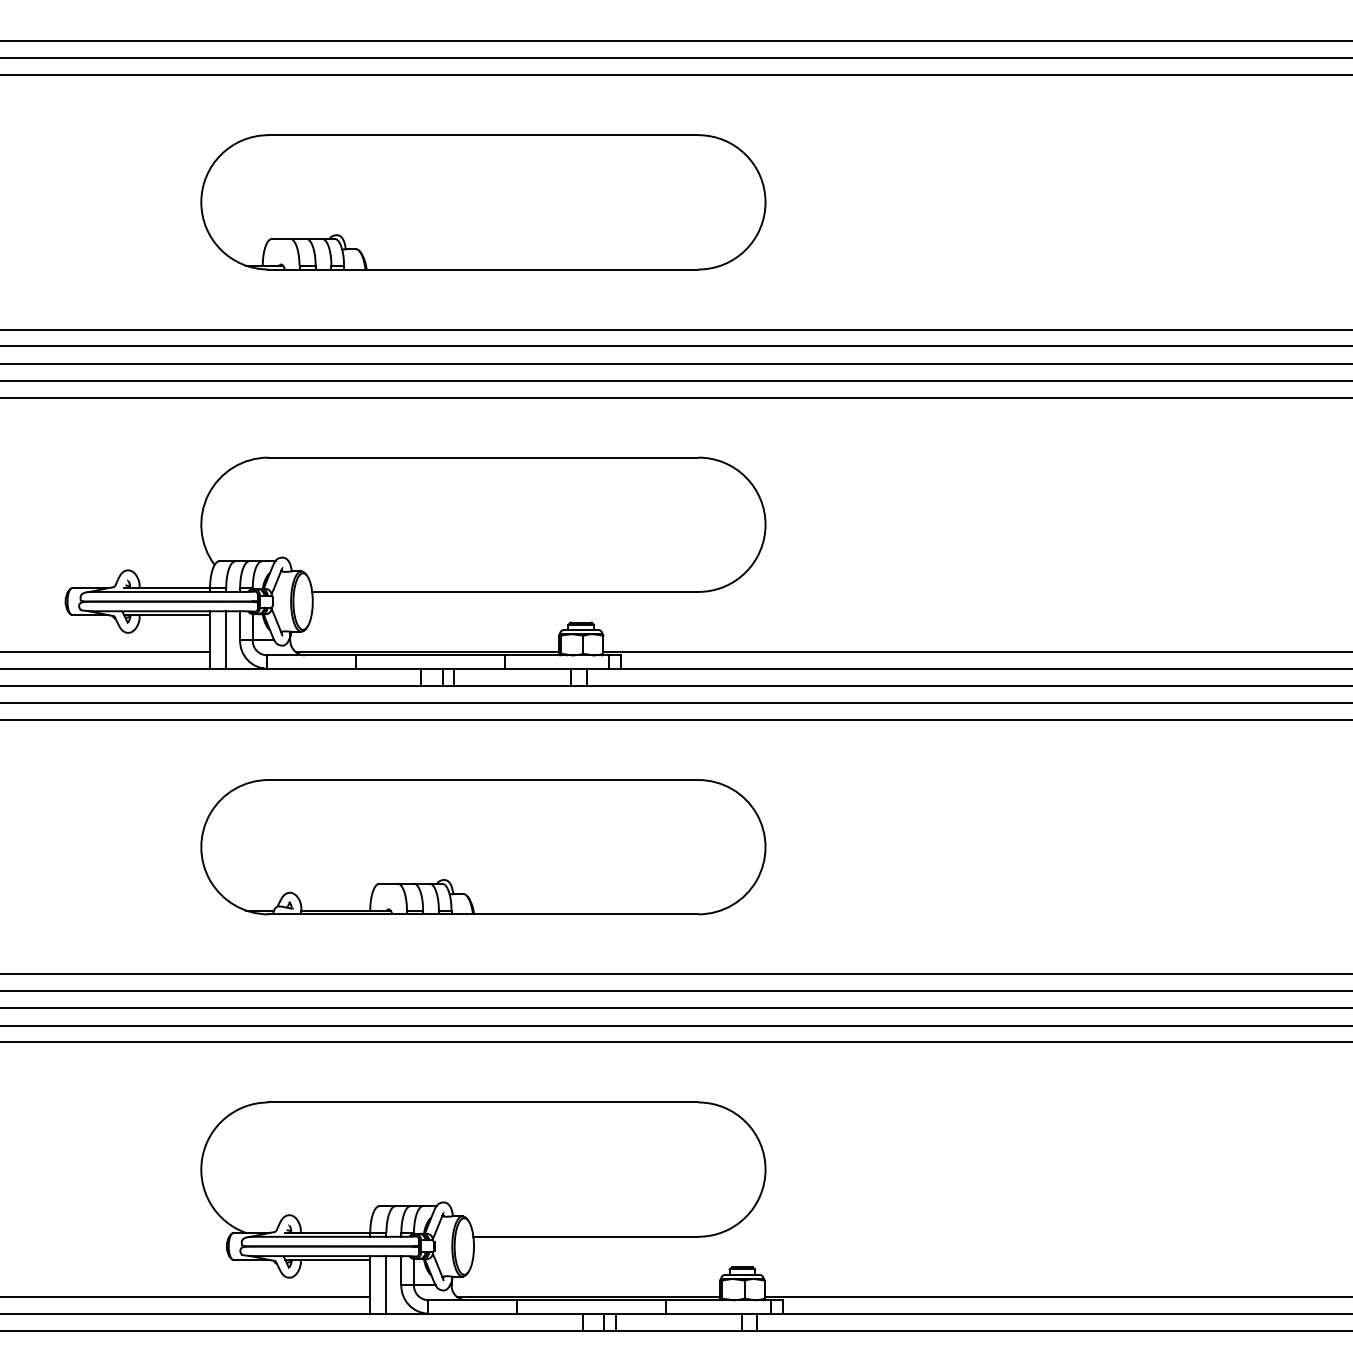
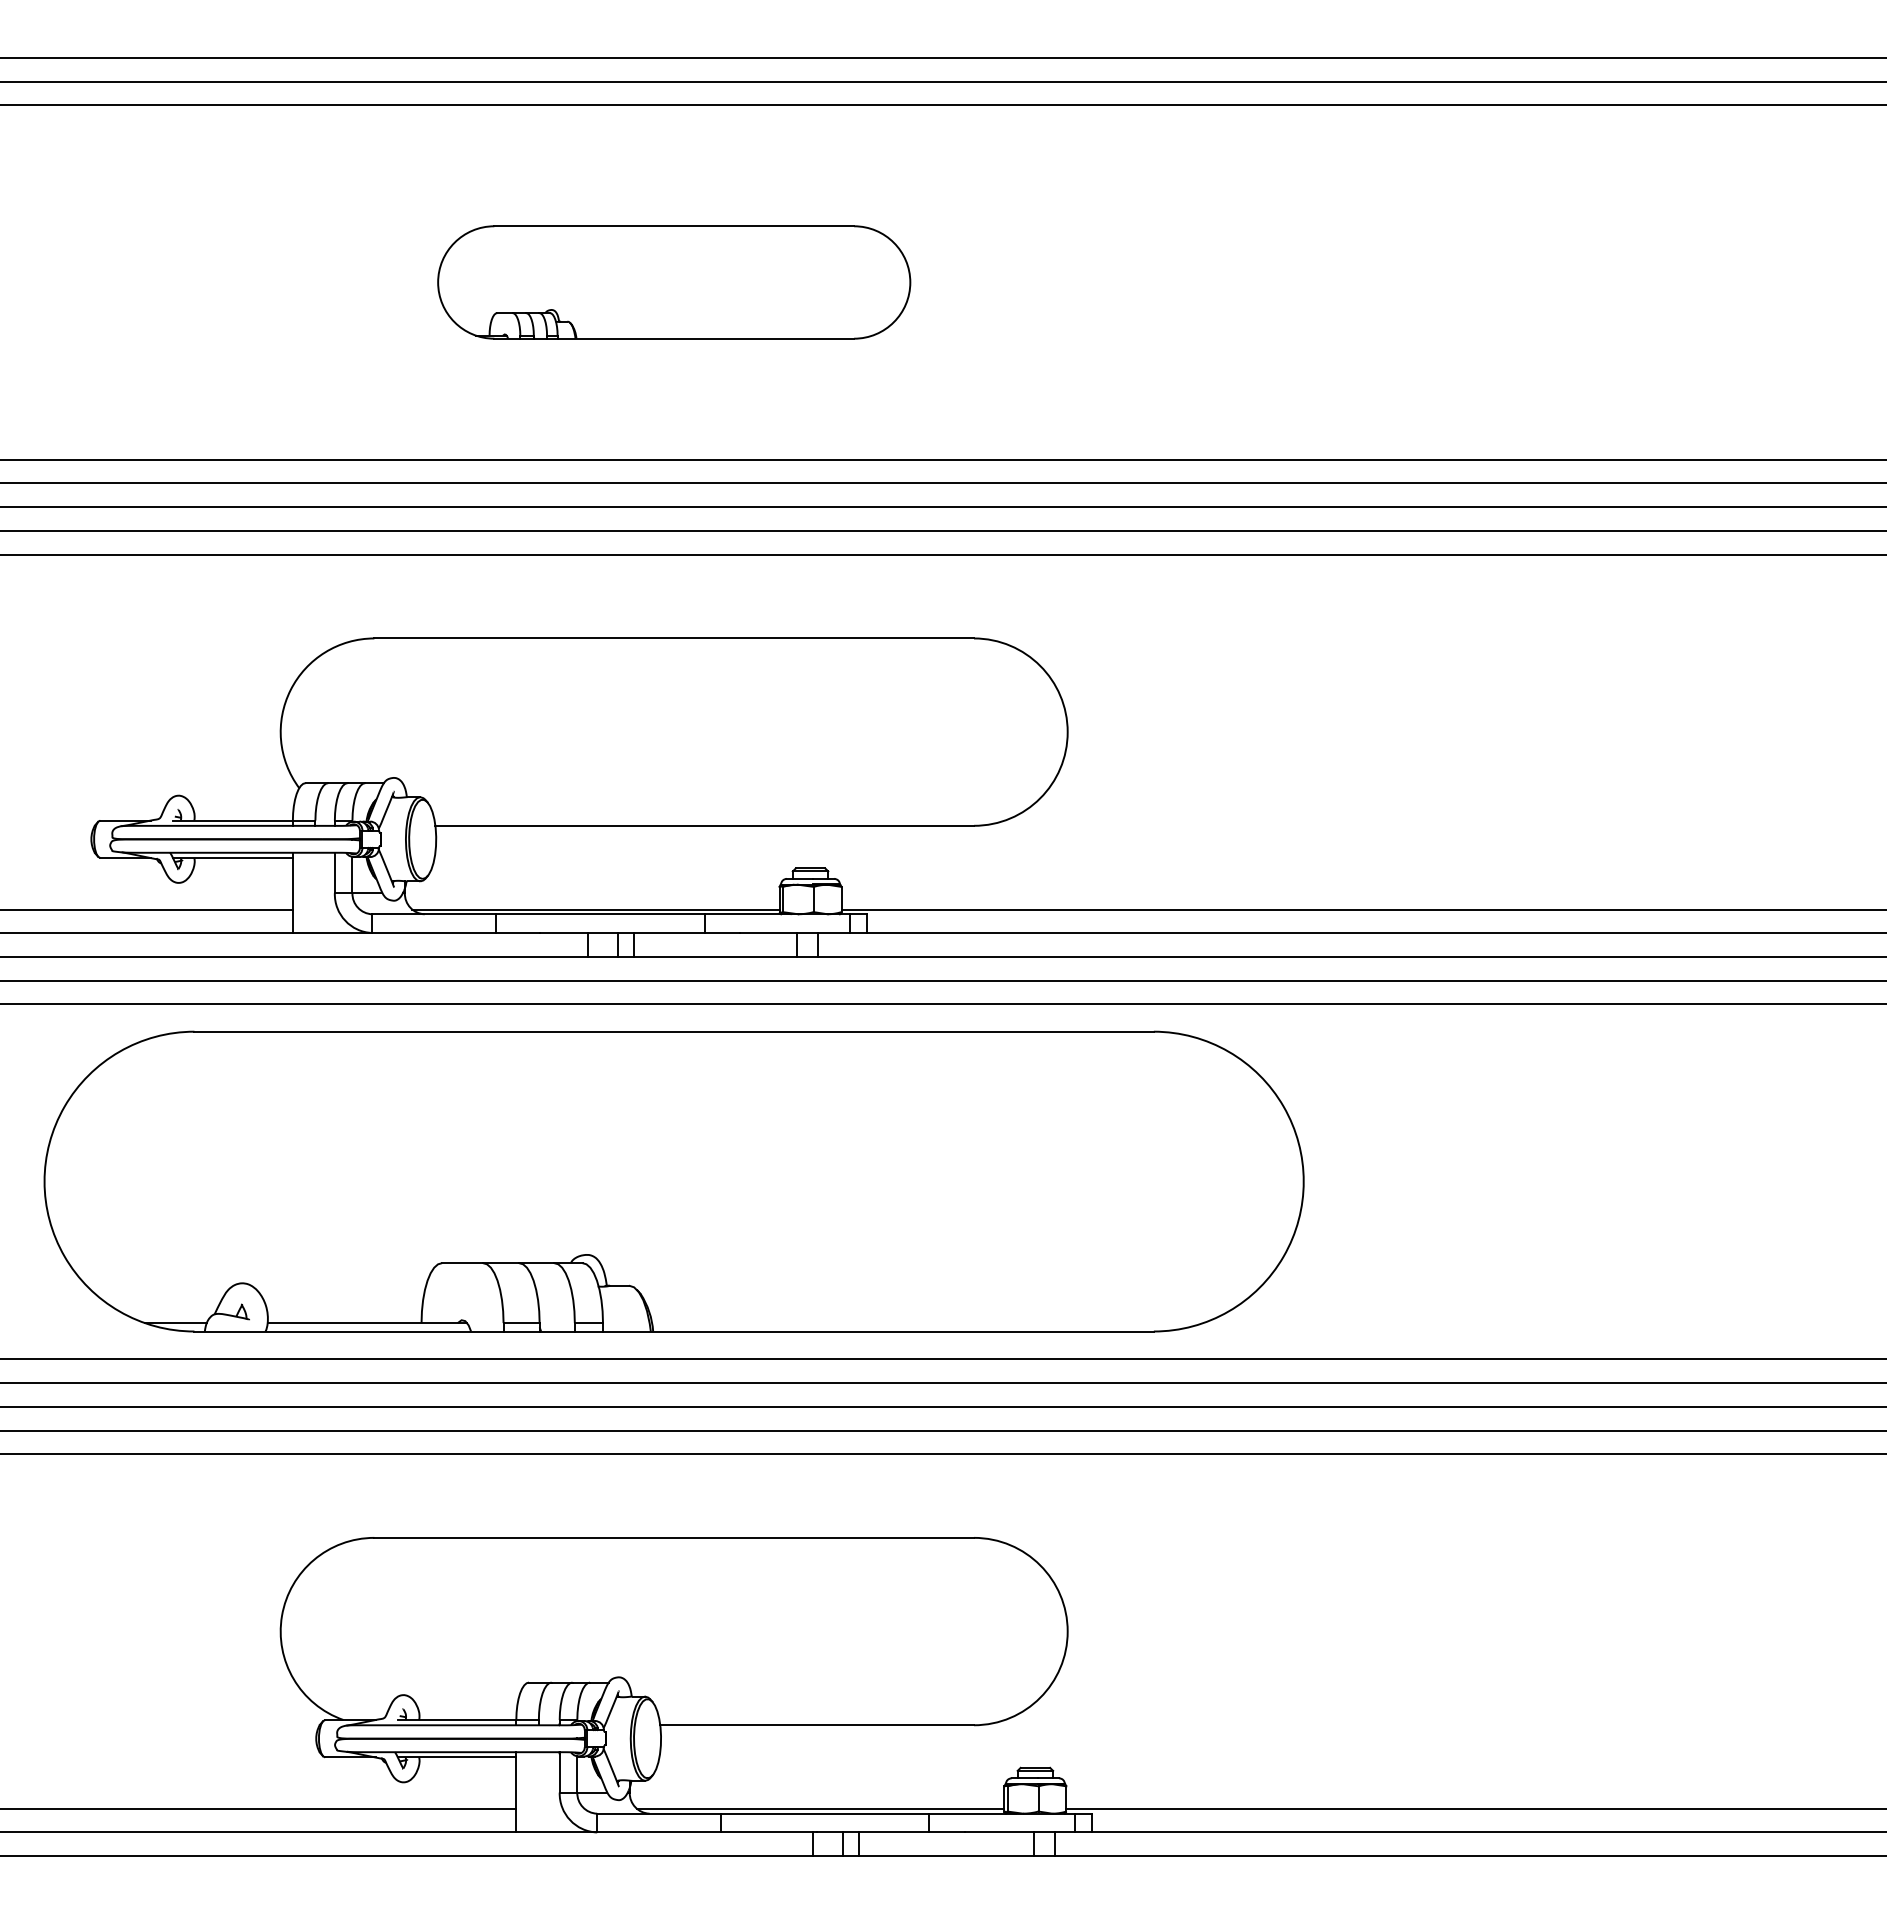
part: (483, 202) -> (674, 282), size x0.6
line: (226, 639) -> (315, 892), removed
part: (483, 847) -> (674, 1182), size x1.6
line: (386, 1284) -> (539, 1791), removed

